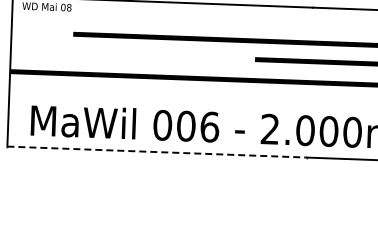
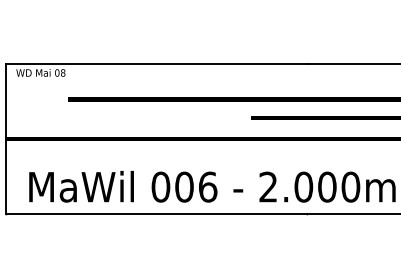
line: (157, 152) -> (156, 214), dashed -> solid

